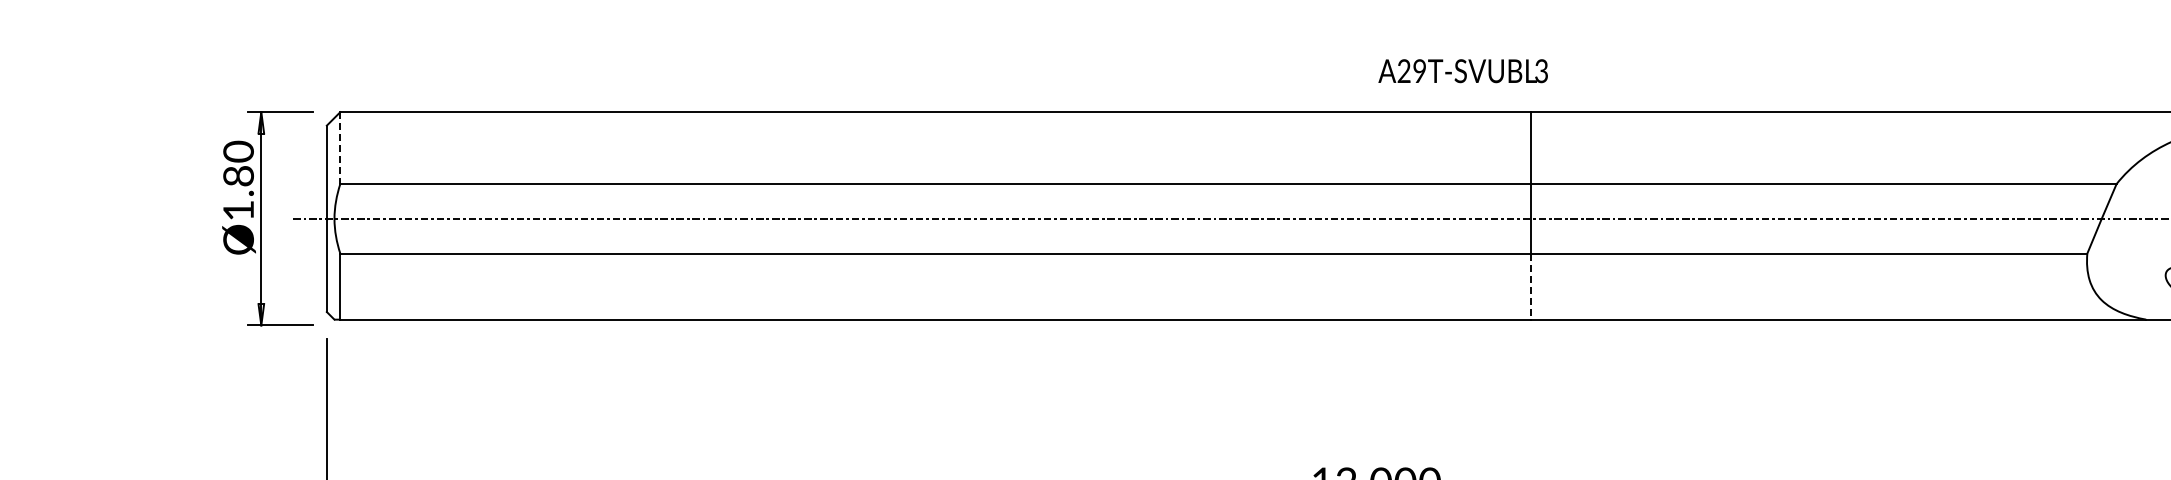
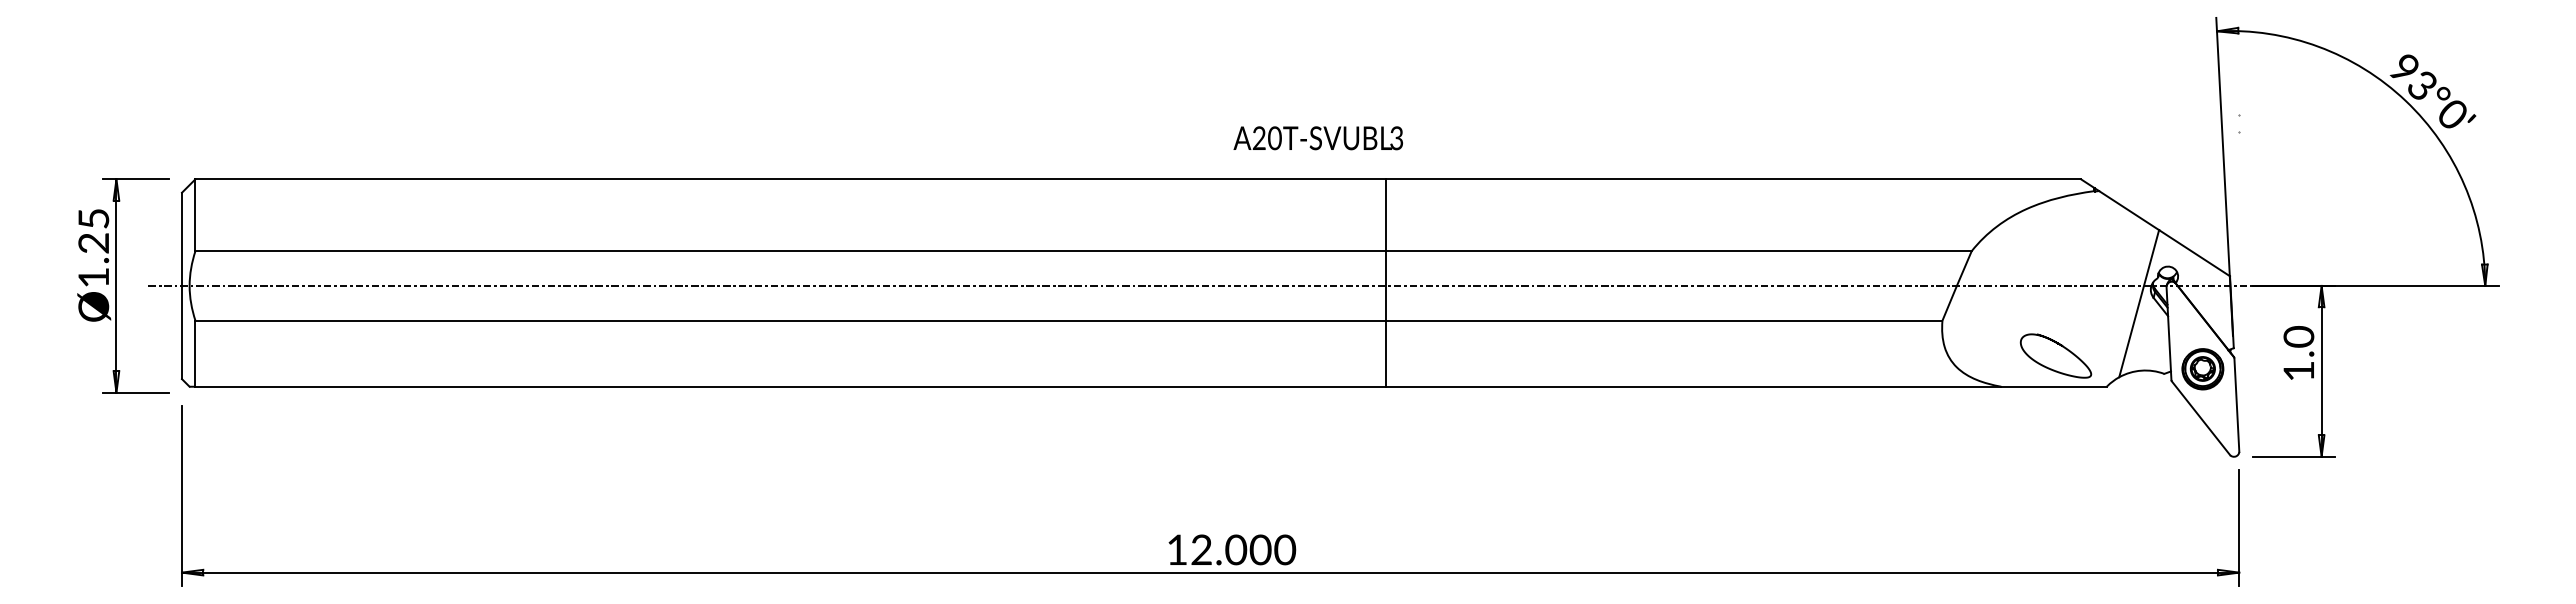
text: (1419, 71) -> (1274, 138), A29T-SVUBL -> A20T-SVUBL
line: (340, 148) -> (195, 215), dashed -> solid
text: (238, 163) -> (93, 230), Ø1.80 -> Ø1.25
line: (1531, 287) -> (1386, 354), dashed -> solid

